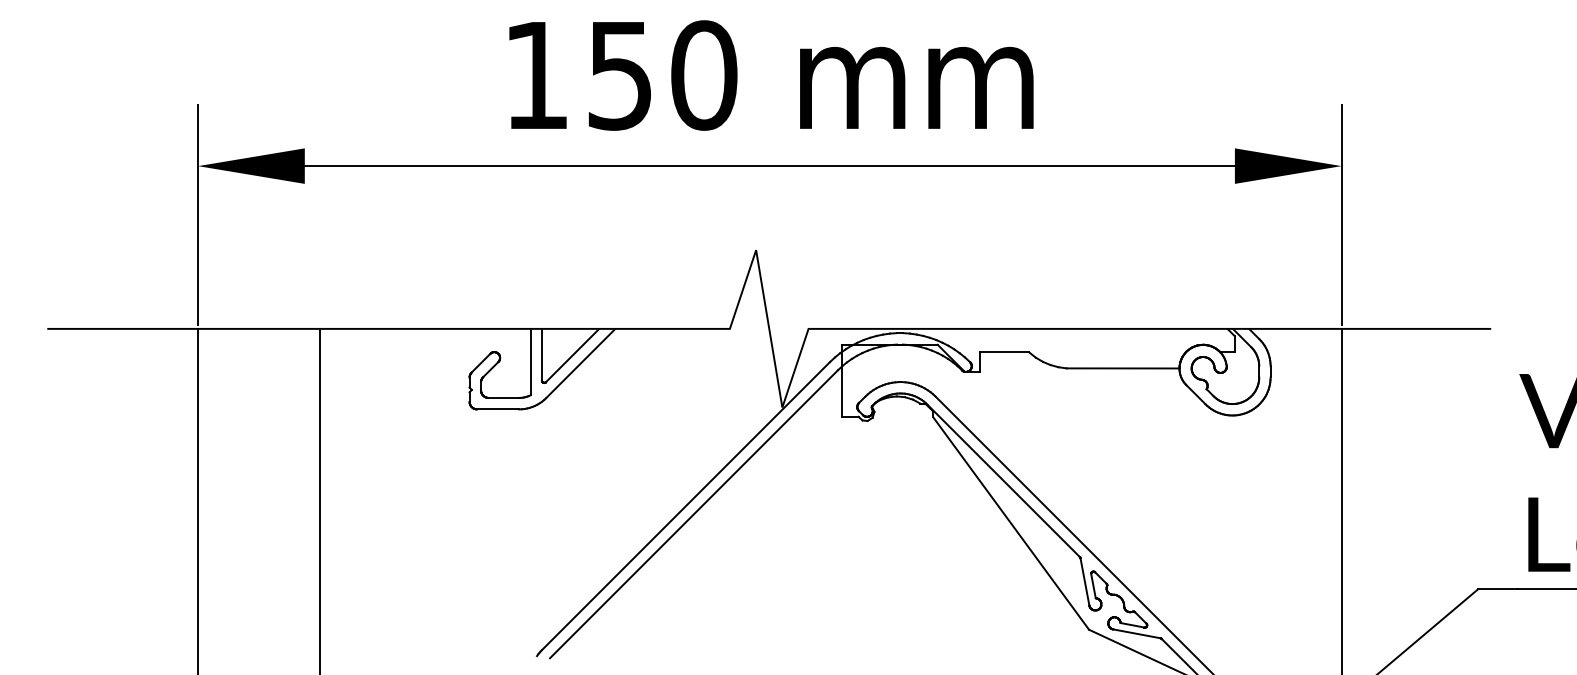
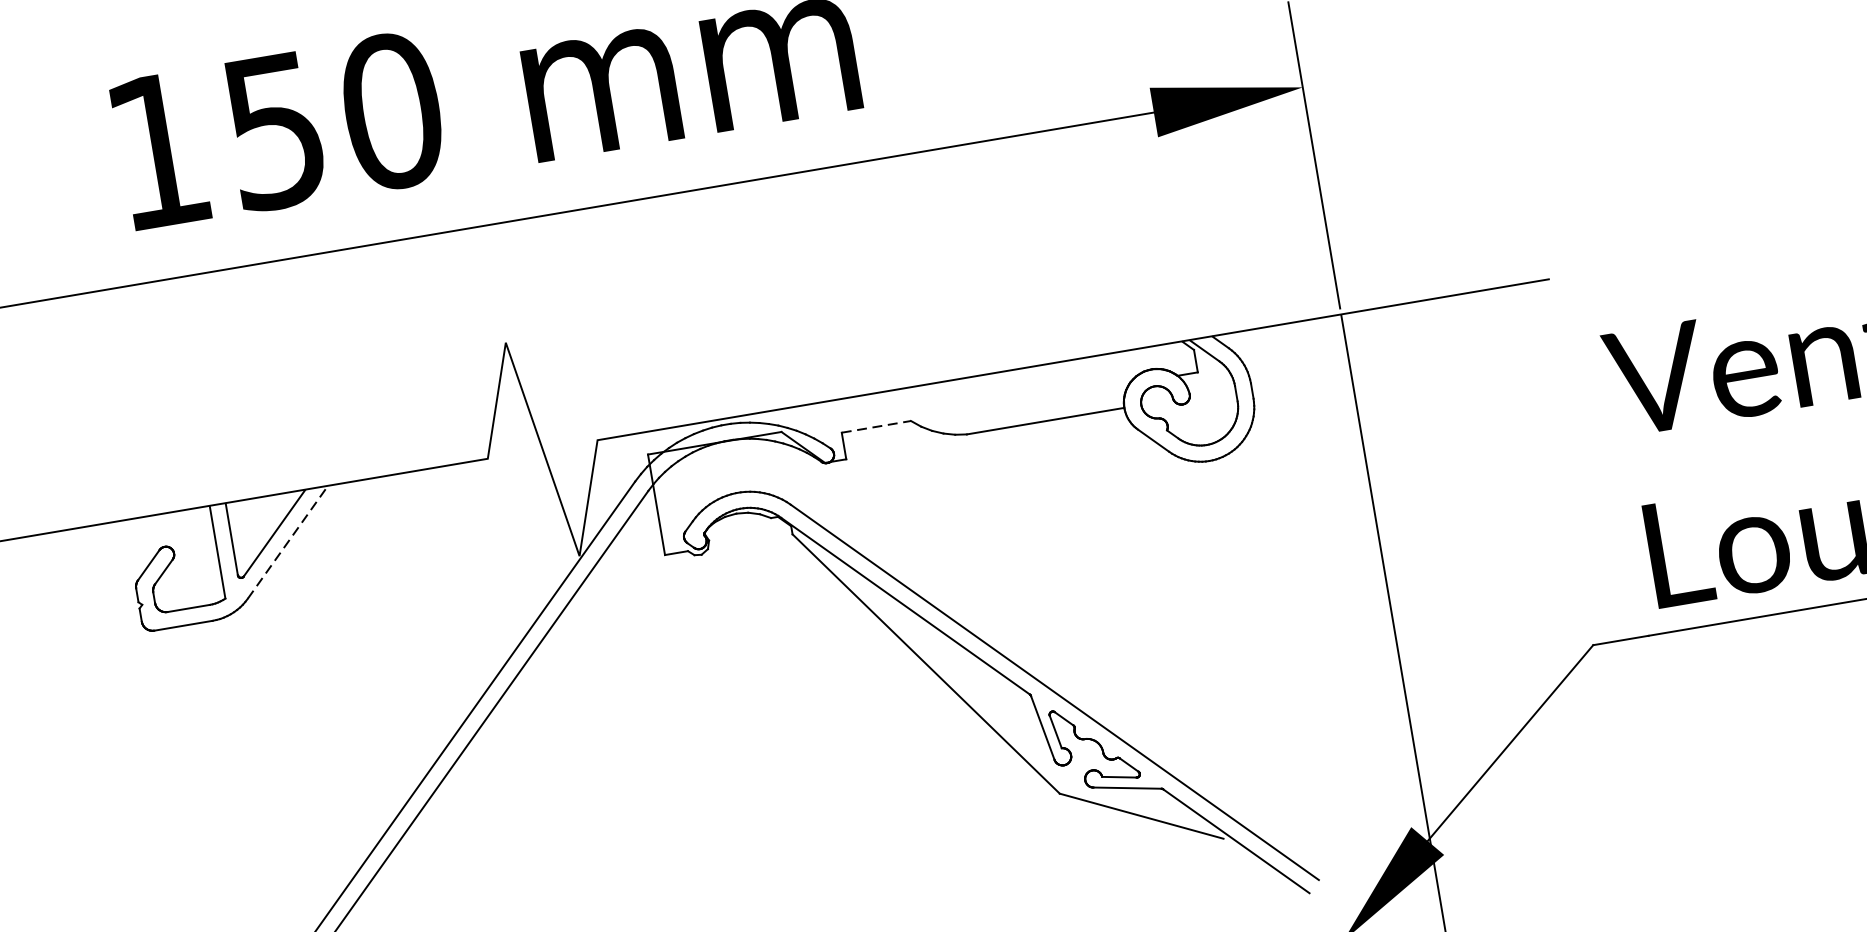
line: (1004, 352) -> (876, 426), solid -> dashed
line: (580, 363) -> (287, 542), solid -> dashed

